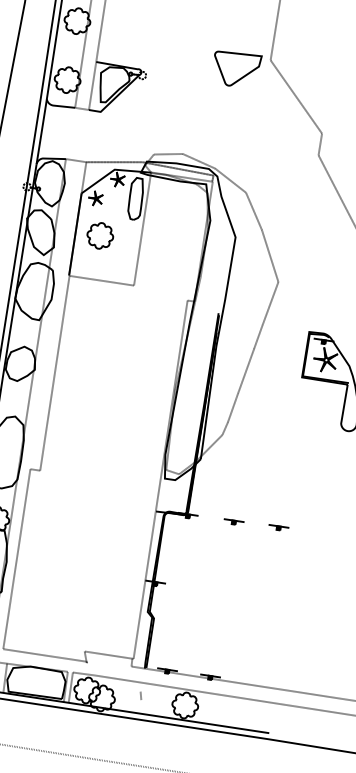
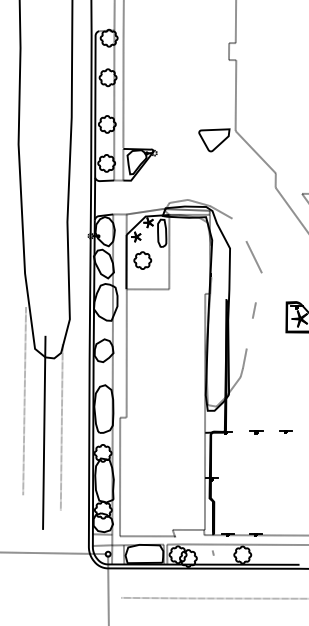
line: (254, 210) -> (239, 229), removed
line: (269, 302) -> (258, 287), removed
line: (245, 370) -> (249, 333), removed

